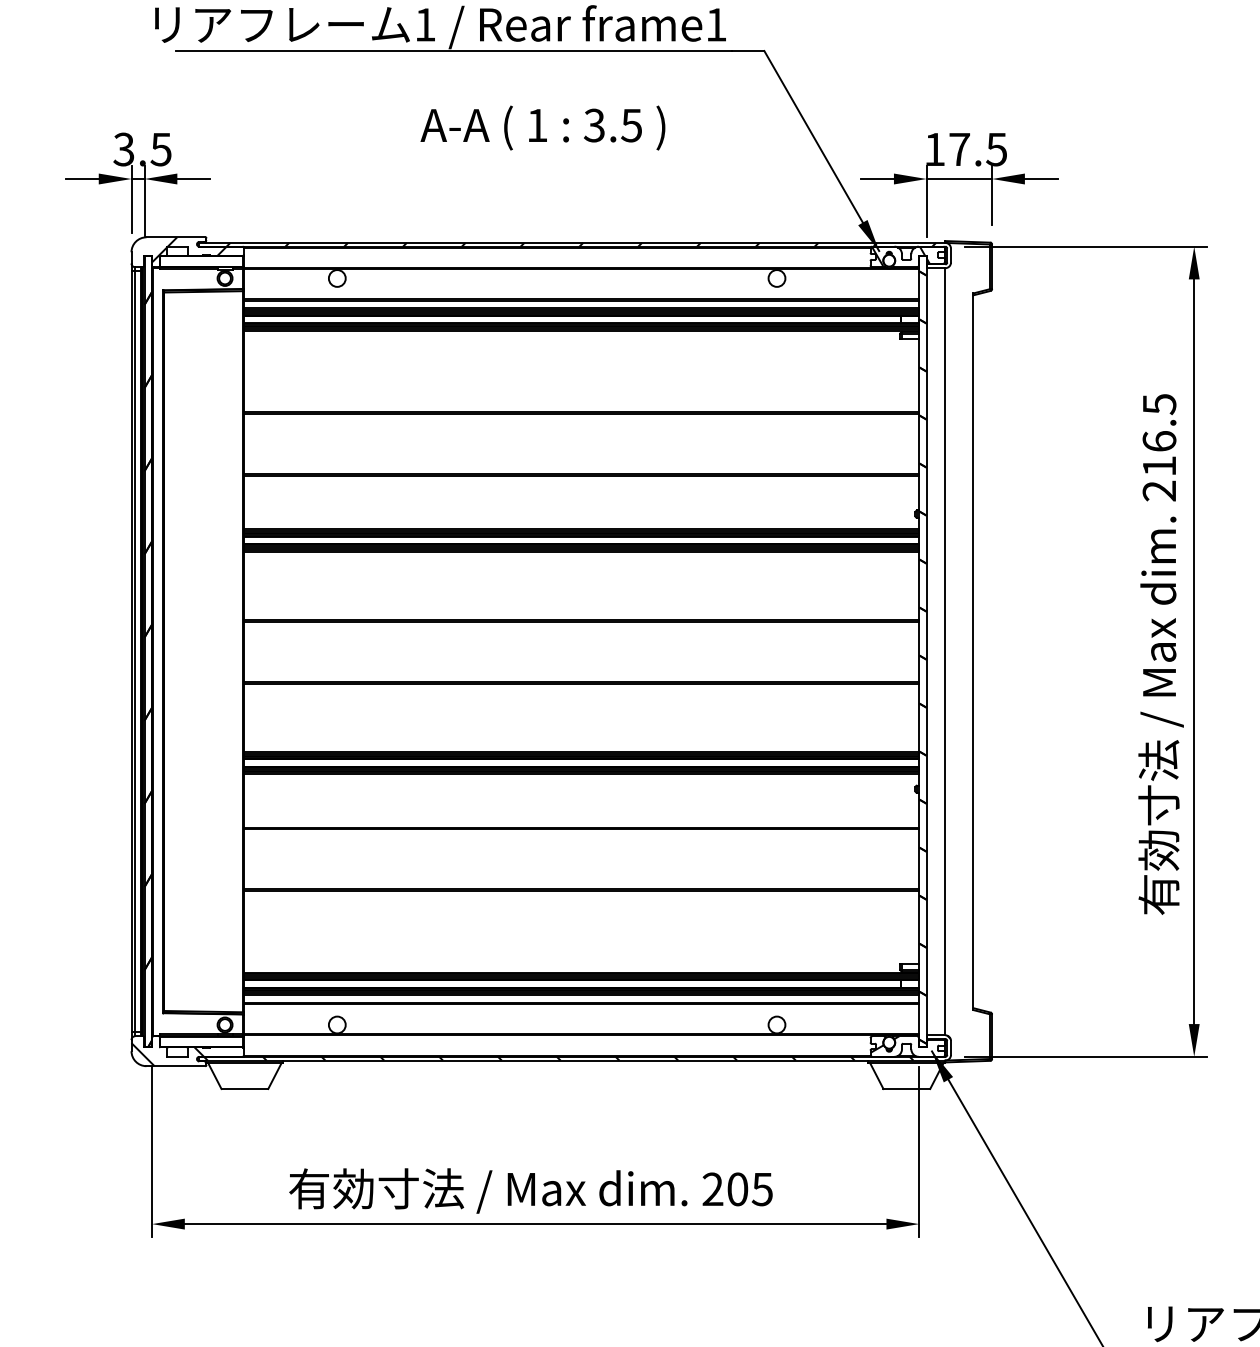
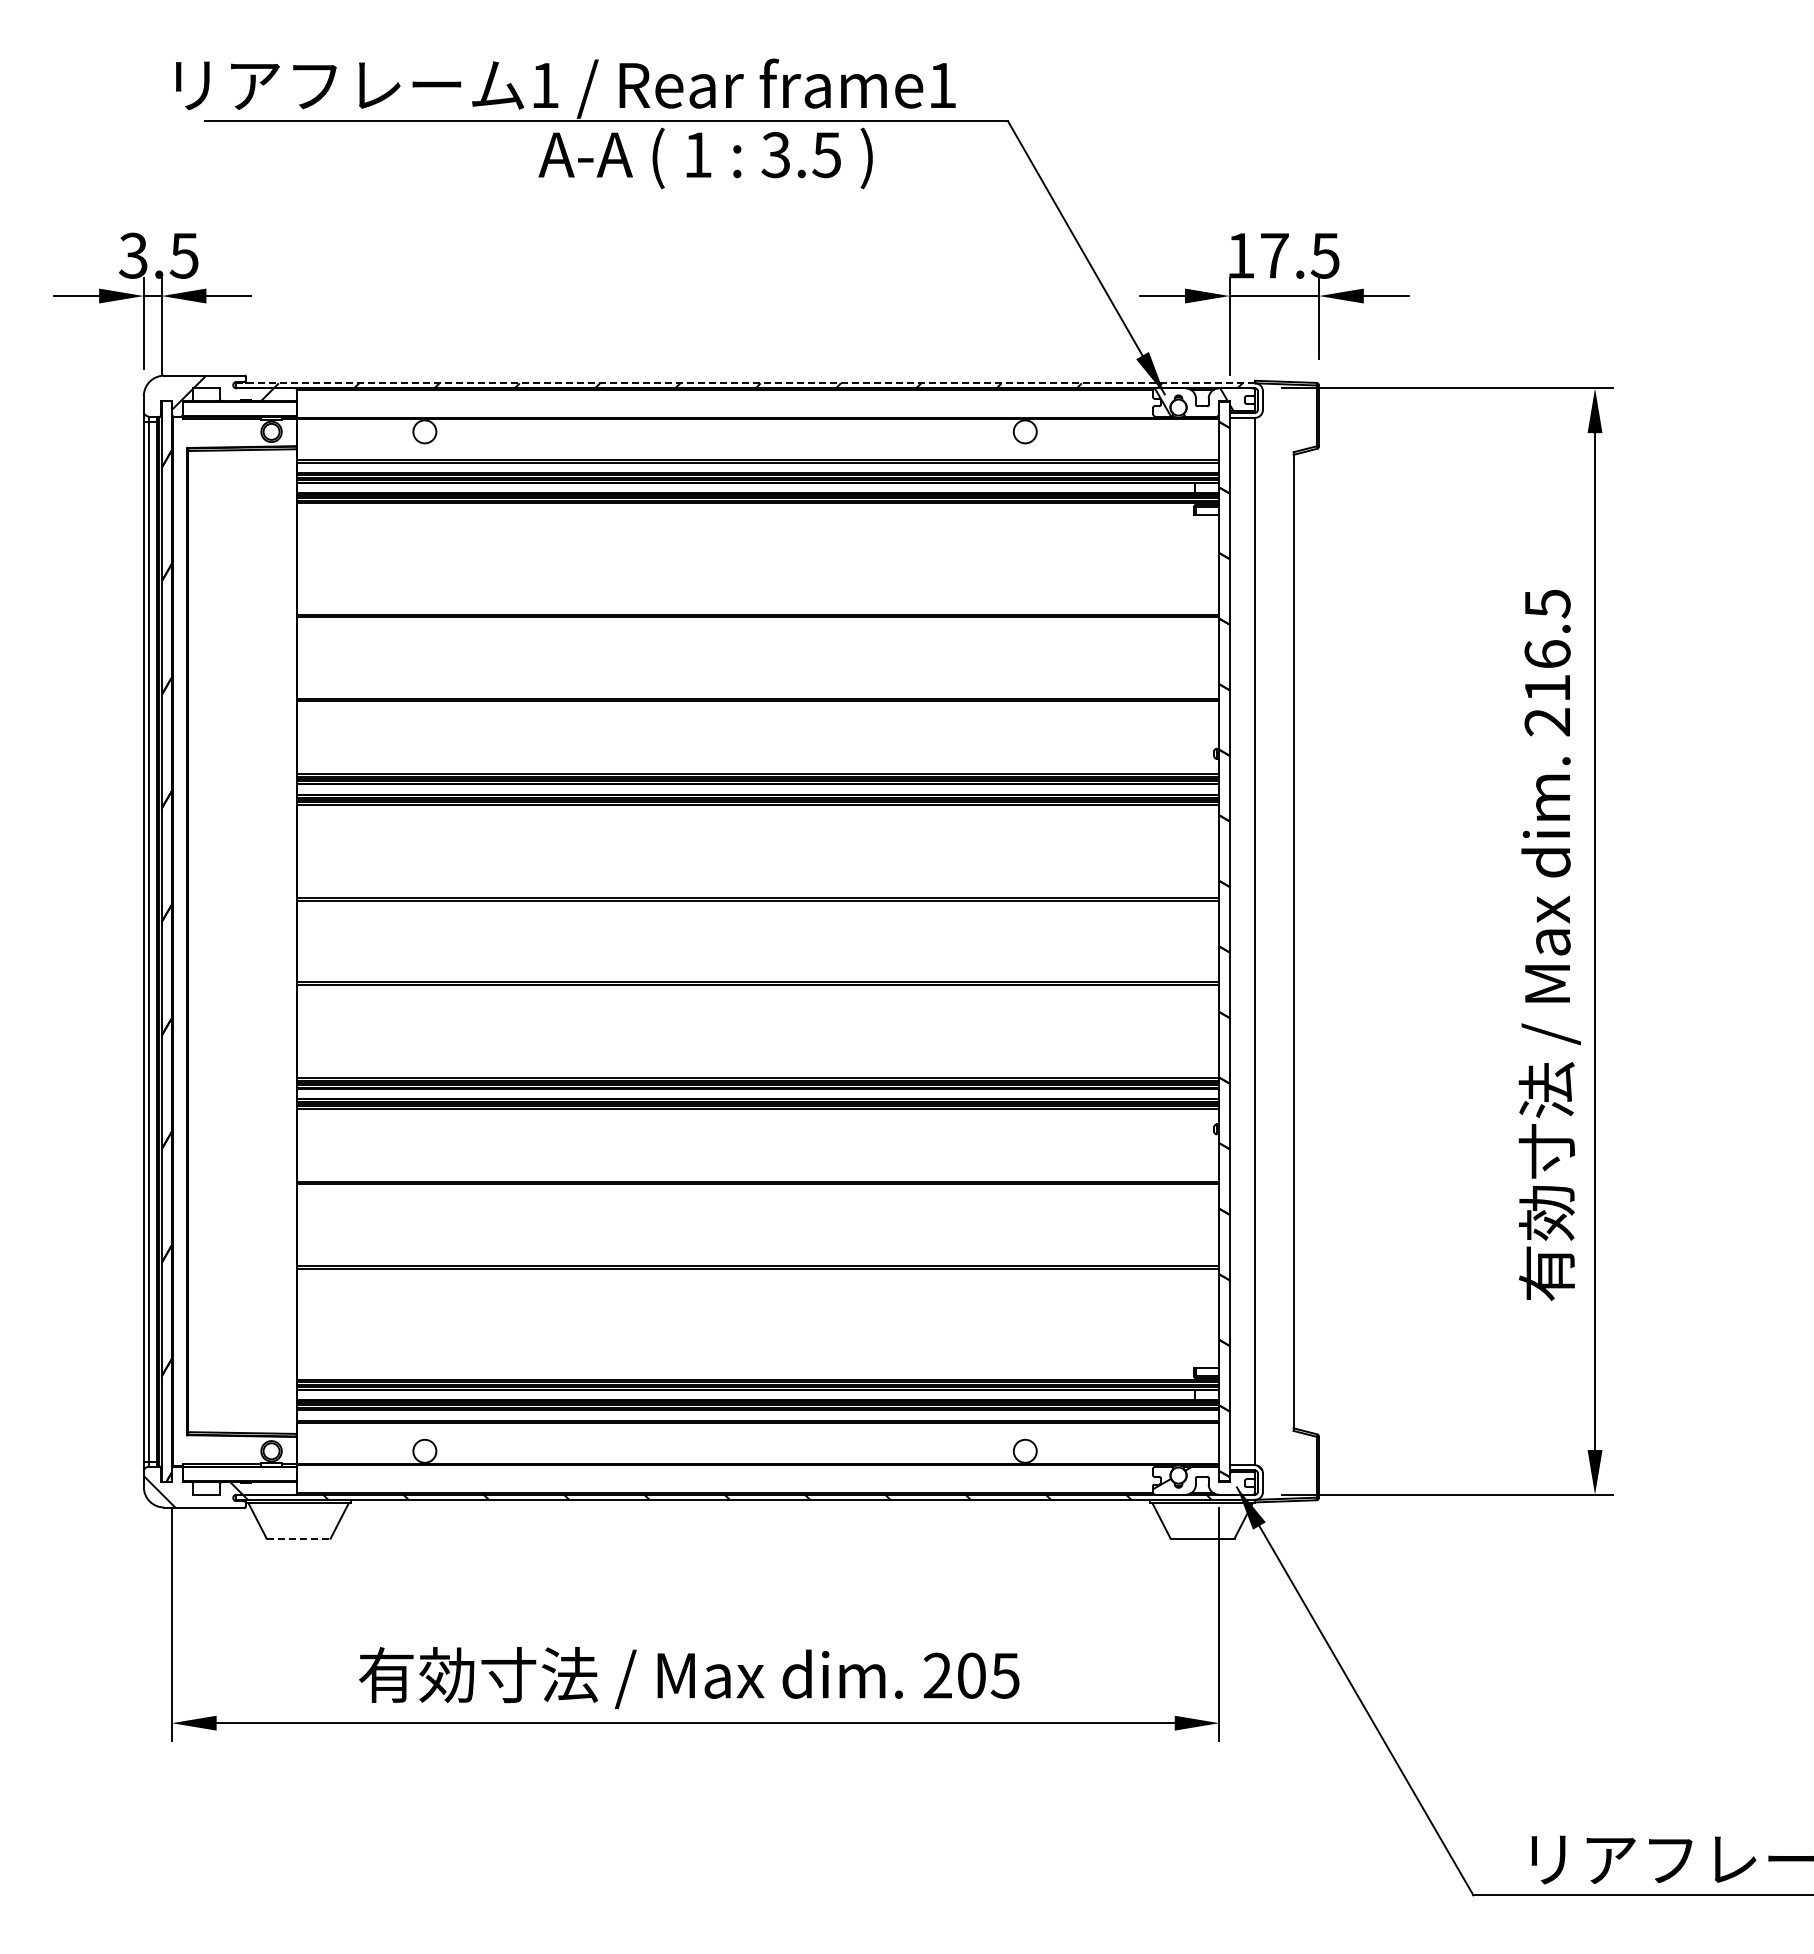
text: (542, 128) -> (705, 158), moved
line: (572, 243) -> (745, 383), solid -> dashed
line: (244, 1088) -> (298, 1538), solid -> dashed

